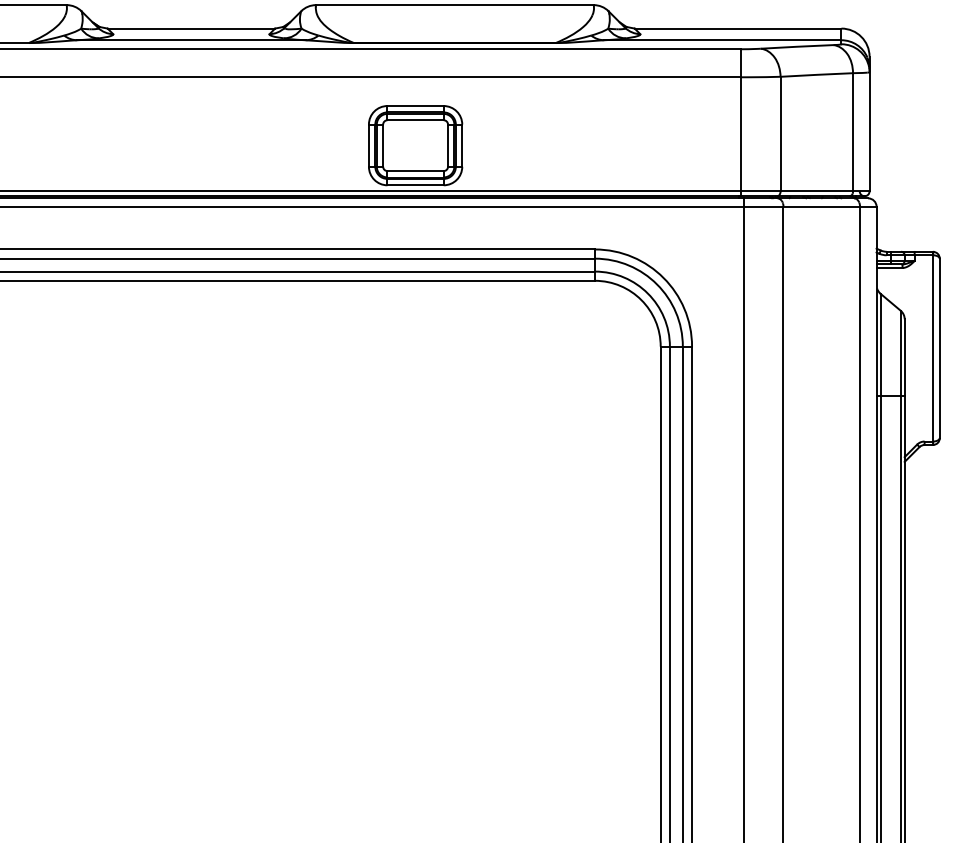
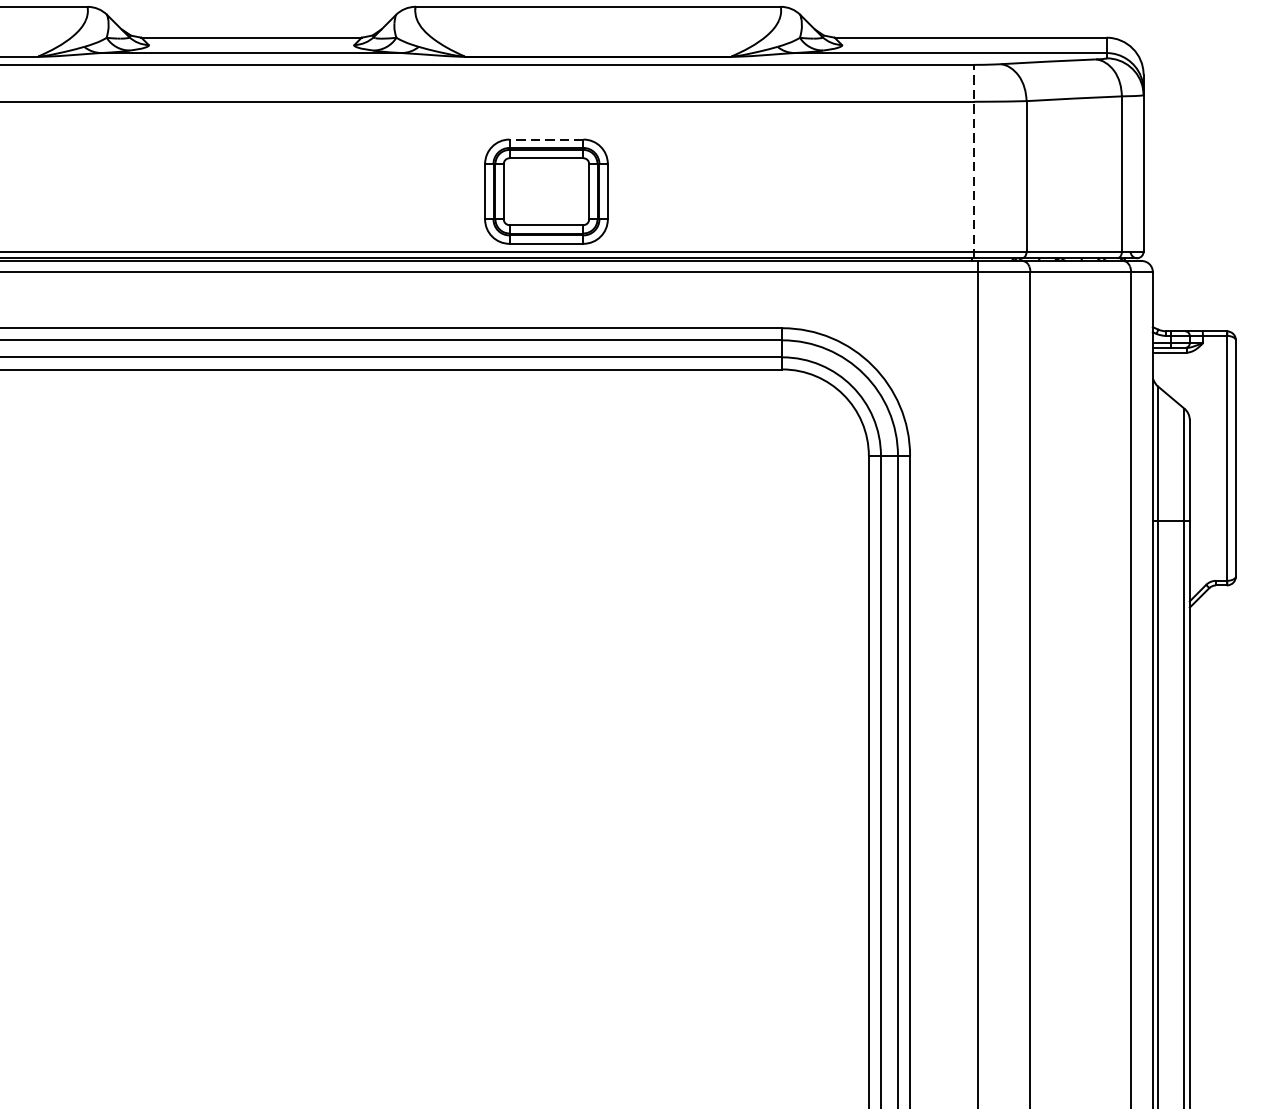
line: (415, 106) -> (546, 140), solid -> dashed
line: (740, 122) -> (973, 161), solid -> dashed

